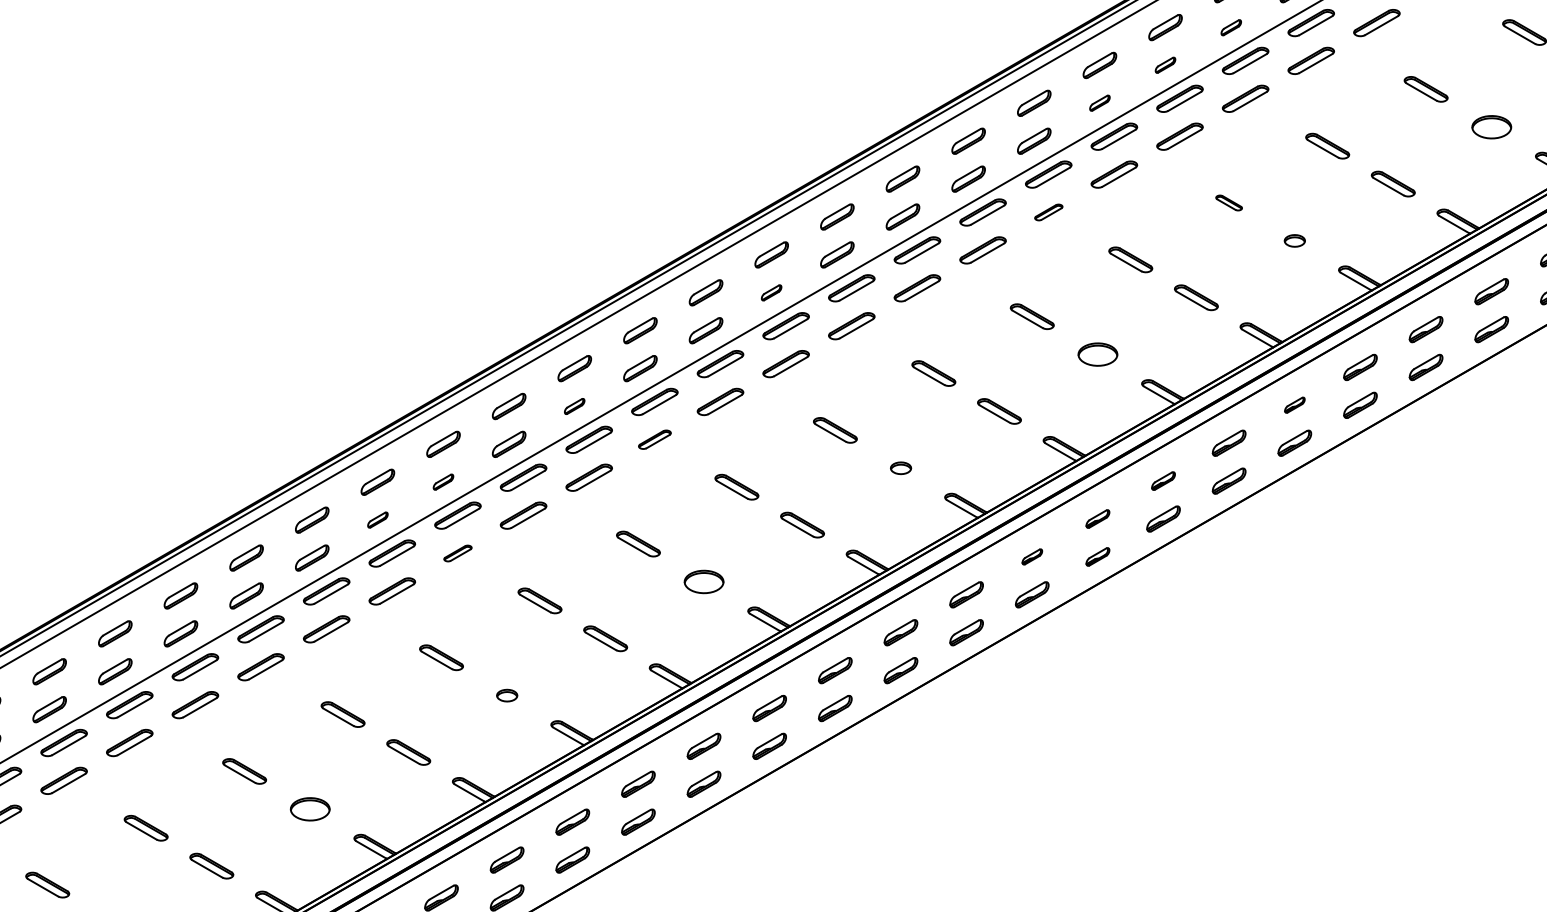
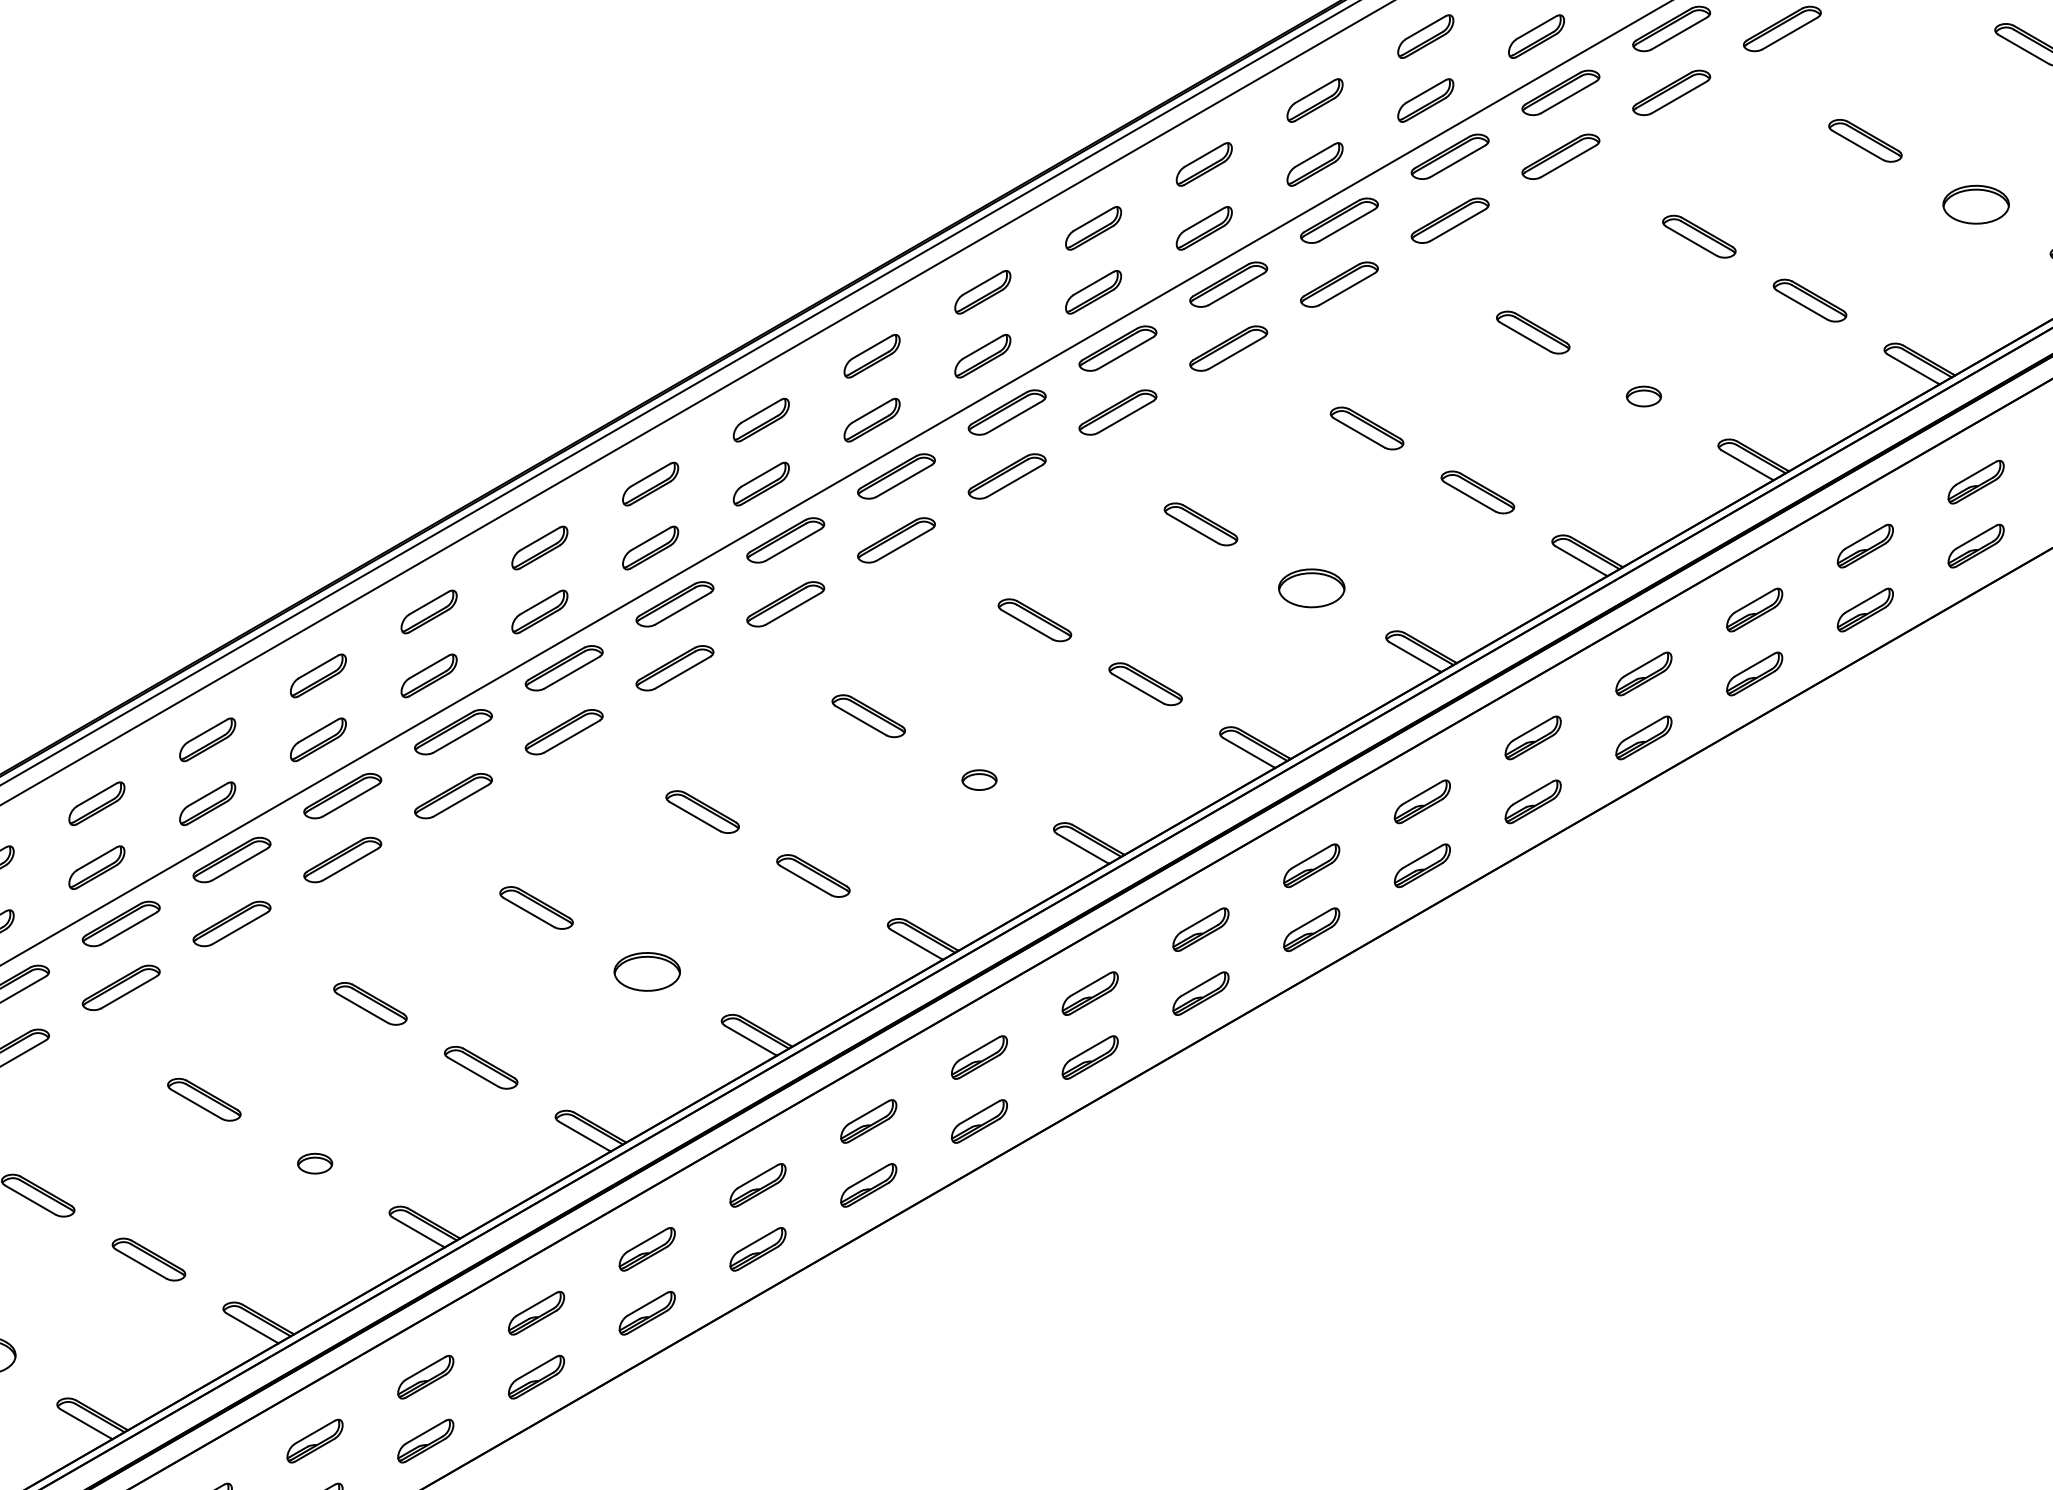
part: (1231, 27) -> (1537, 36), size x1.67
part: (1165, 64) -> (1425, 98), size x1.67
part: (1099, 102) -> (1314, 163), size x1.67
part: (1228, 202) -> (1532, 331), size x1.67
part: (1048, 212) -> (1228, 348), size x1.67
part: (771, 292) -> (761, 483), size x1.67
part: (1294, 404) -> (1643, 672), size x1.67
part: (574, 406) -> (428, 675), size x1.67
part: (654, 439) -> (563, 731), size x1.43
part: (1163, 480) -> (1422, 800), size x1.43
part: (443, 481) -> (207, 802), size x1.67
part: (1097, 518) -> (1310, 864), size x1.43
part: (377, 519) -> (96, 866), size x1.67
part: (457, 553) -> (231, 923), size x1.67
part: (1032, 556) -> (1201, 928), size x1.67
part: (1097, 556) -> (1310, 928), size x1.43

